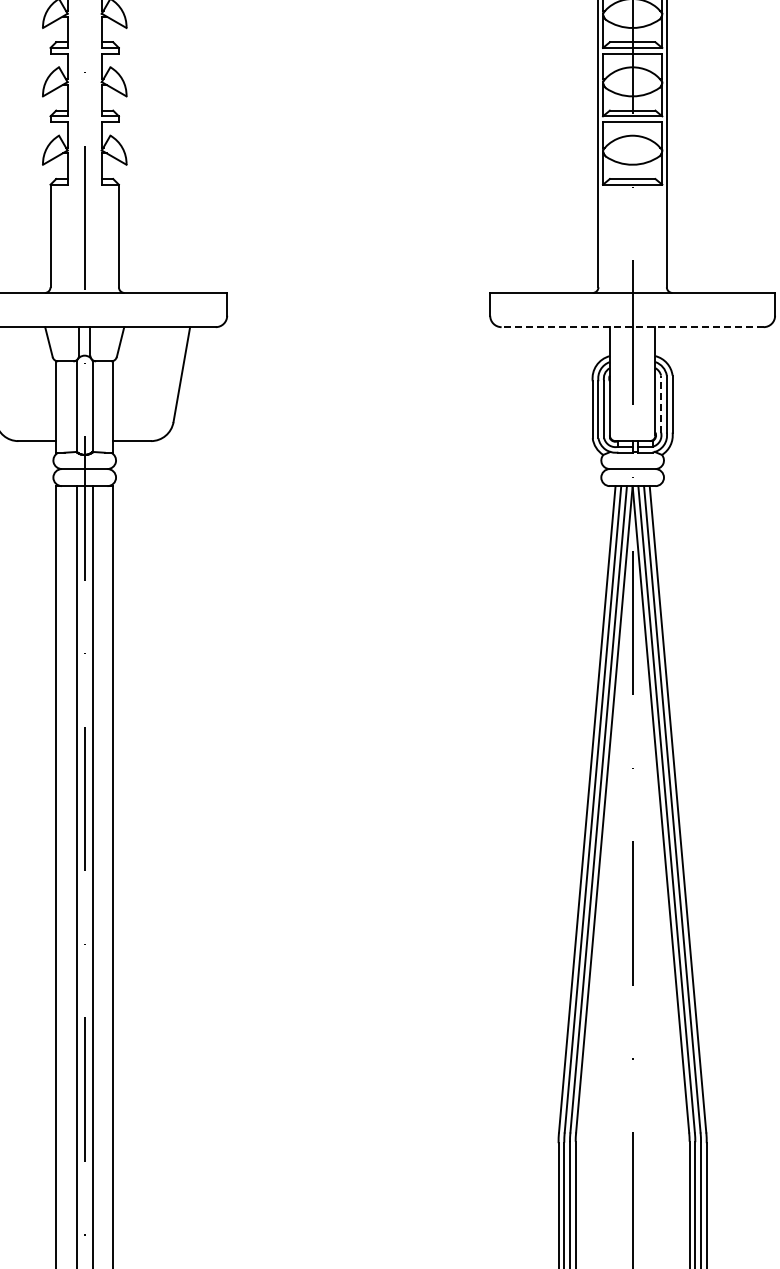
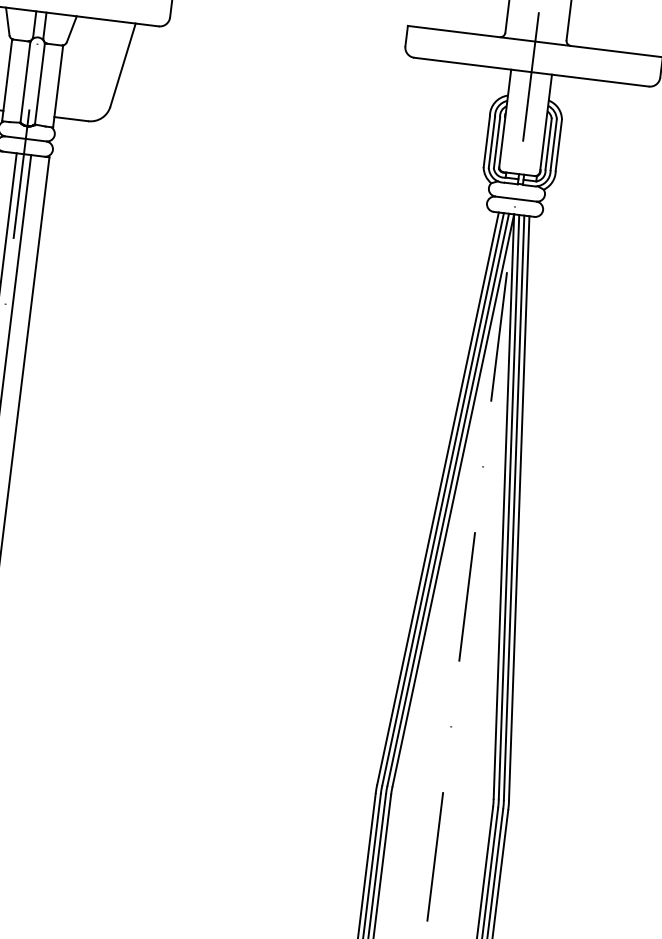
line: (632, 327) -> (531, 72), dashed -> solid
line: (661, 403) -> (549, 143), dashed -> solid

